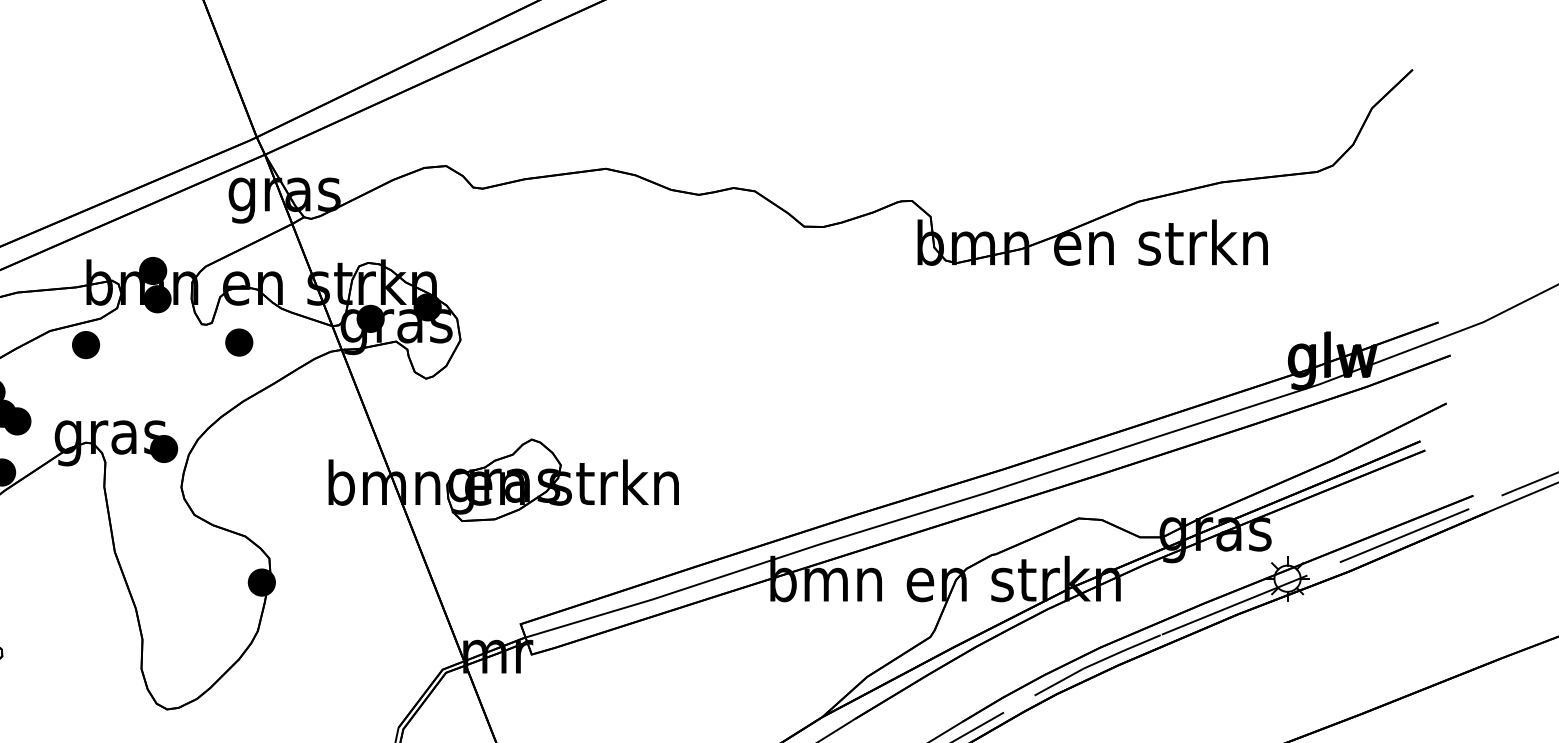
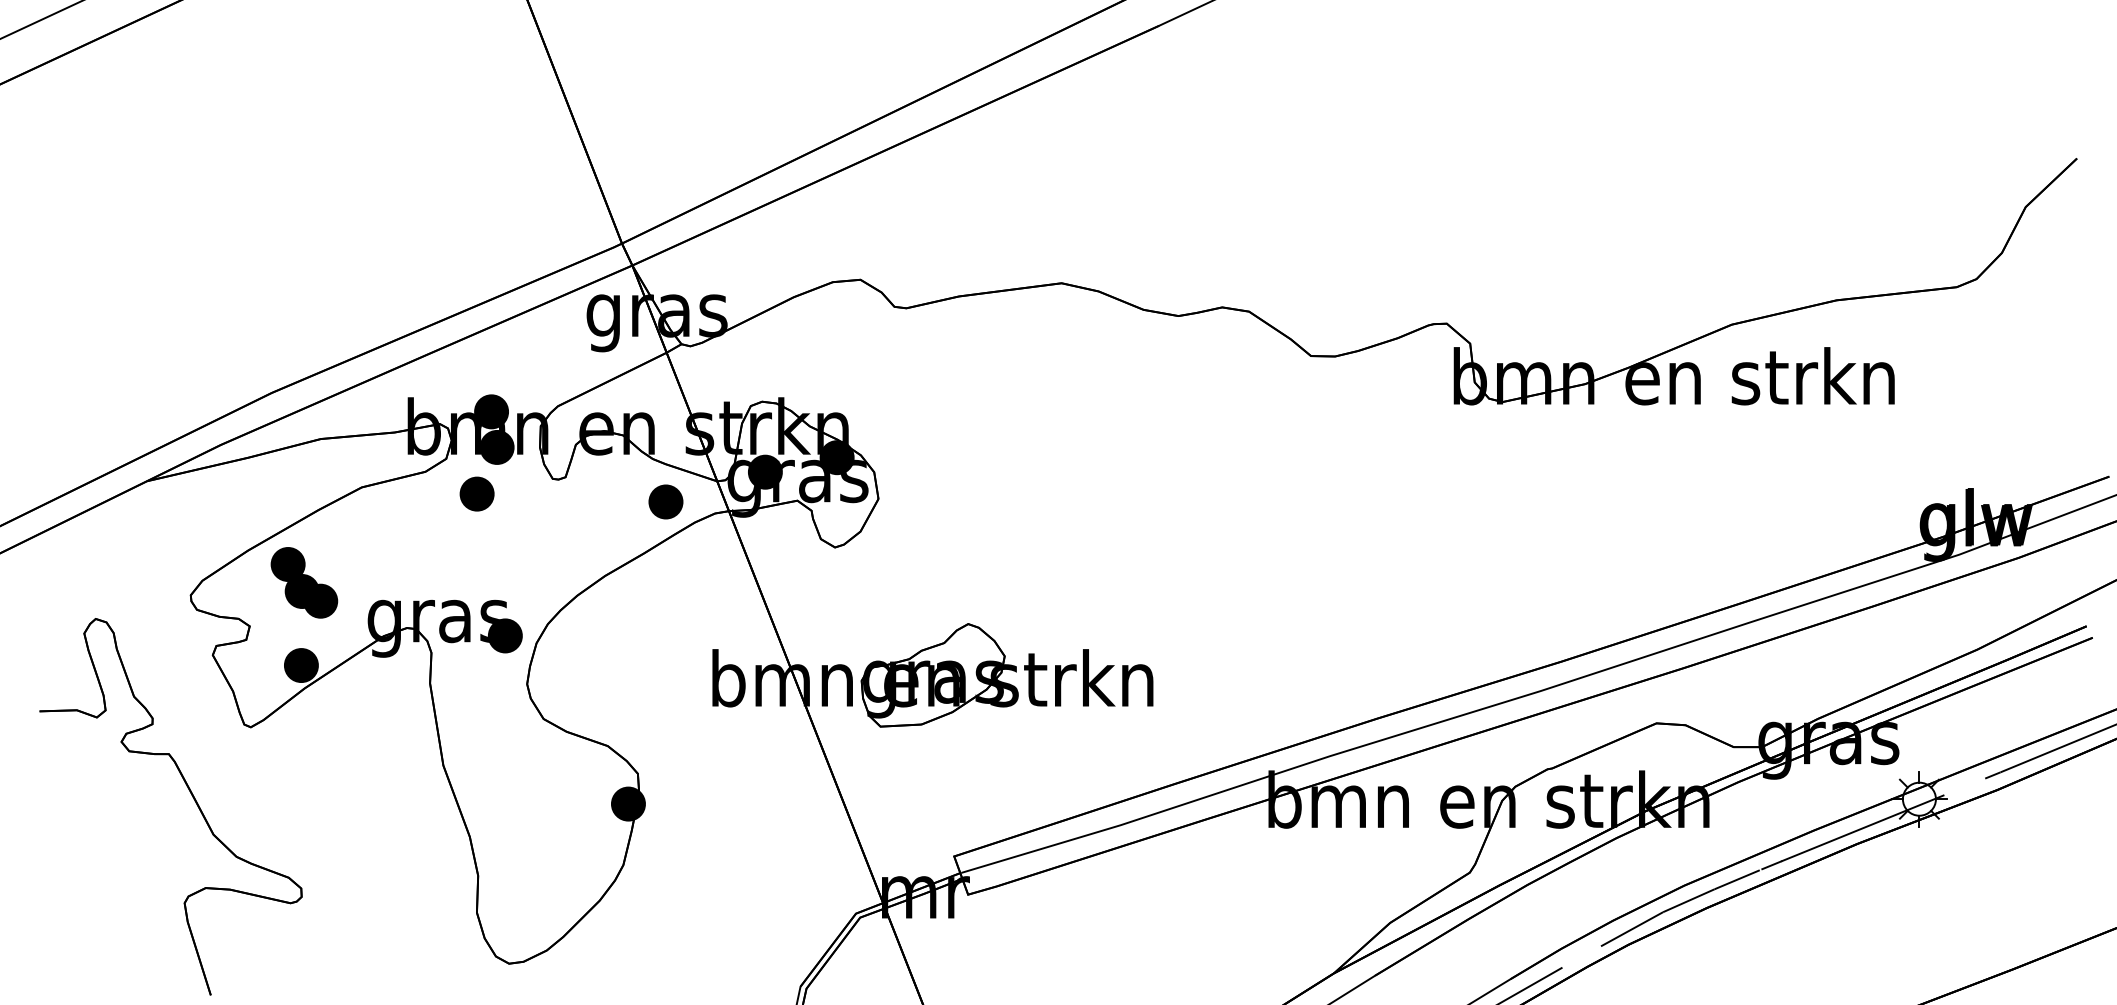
part: (238, 342) -> (665, 501), moved
part: (85, 344) -> (476, 493), moved

